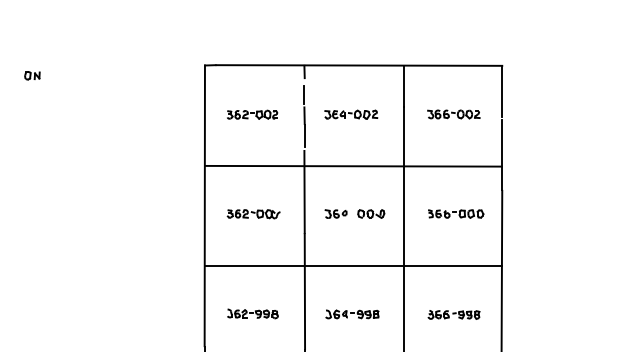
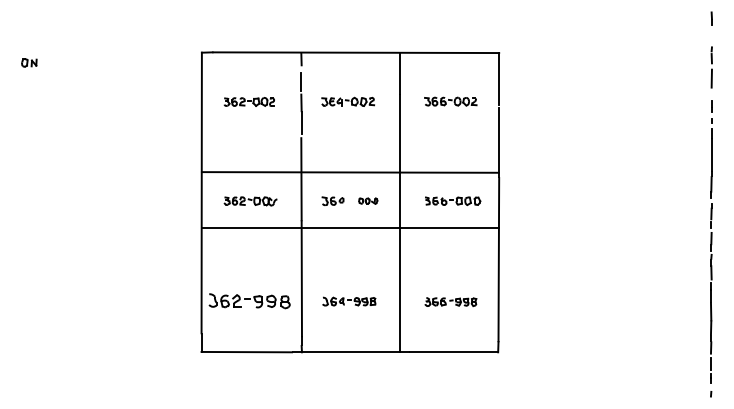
line: (352, 166) -> (349, 172), moved
part: (371, 213) -> (368, 200), size x0.7
line: (352, 266) -> (349, 228), moved
part: (252, 313) -> (249, 300), size x1.6

